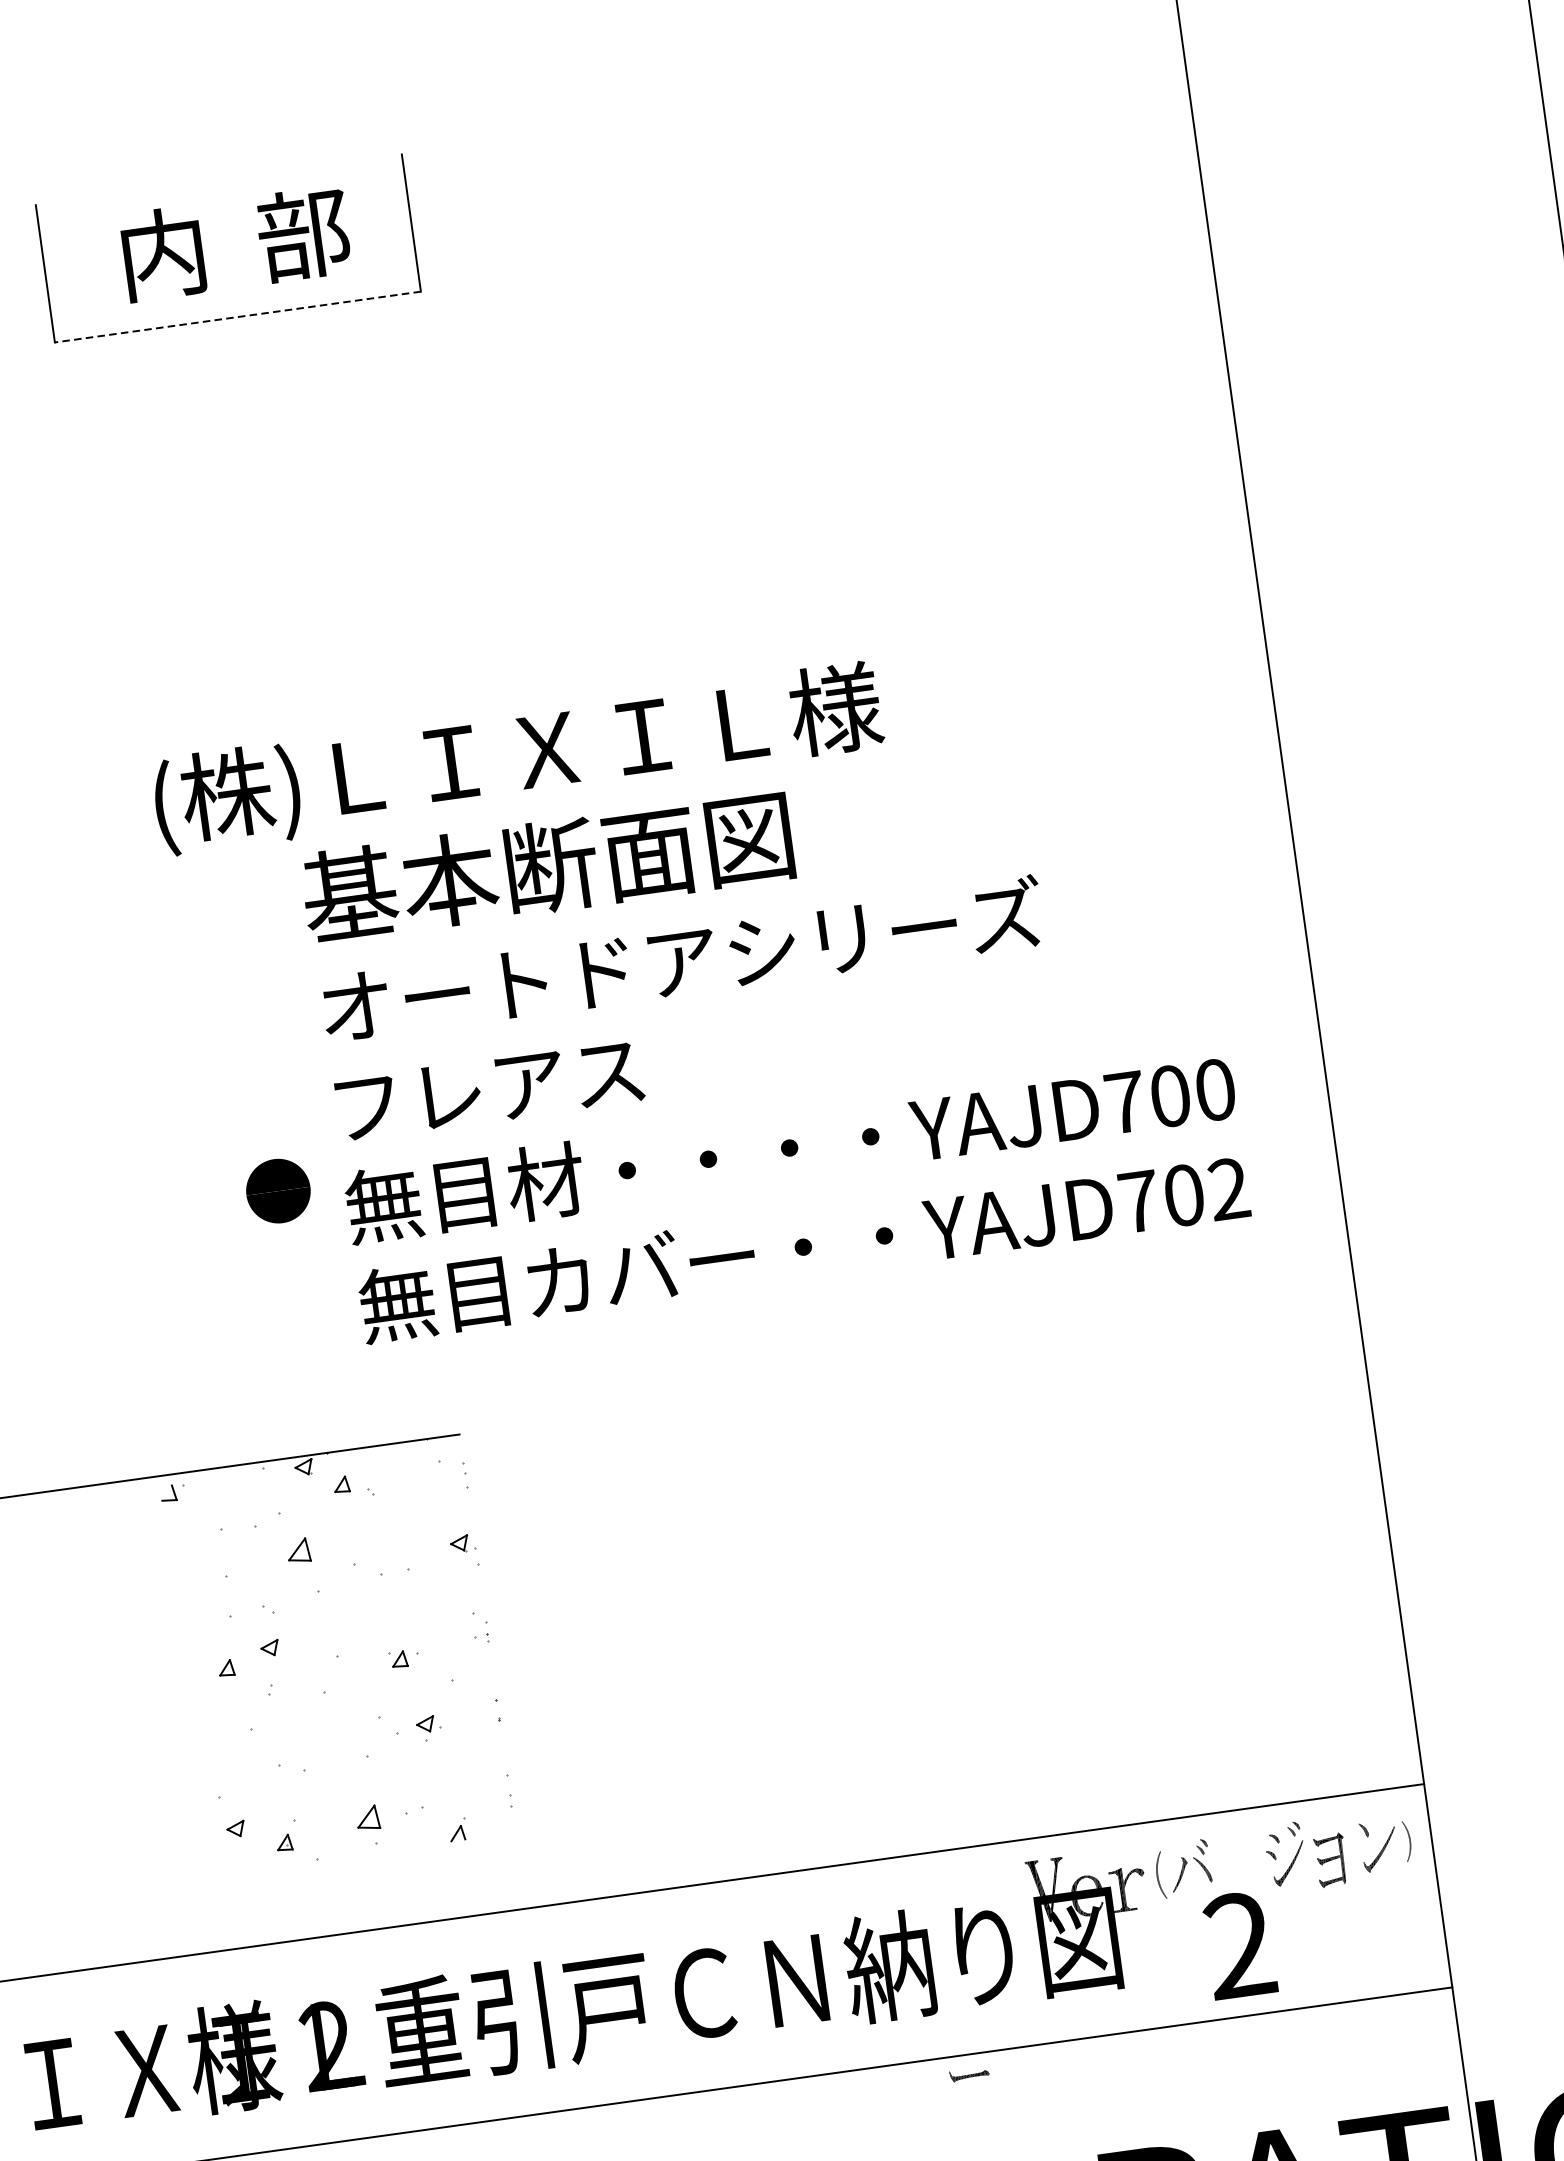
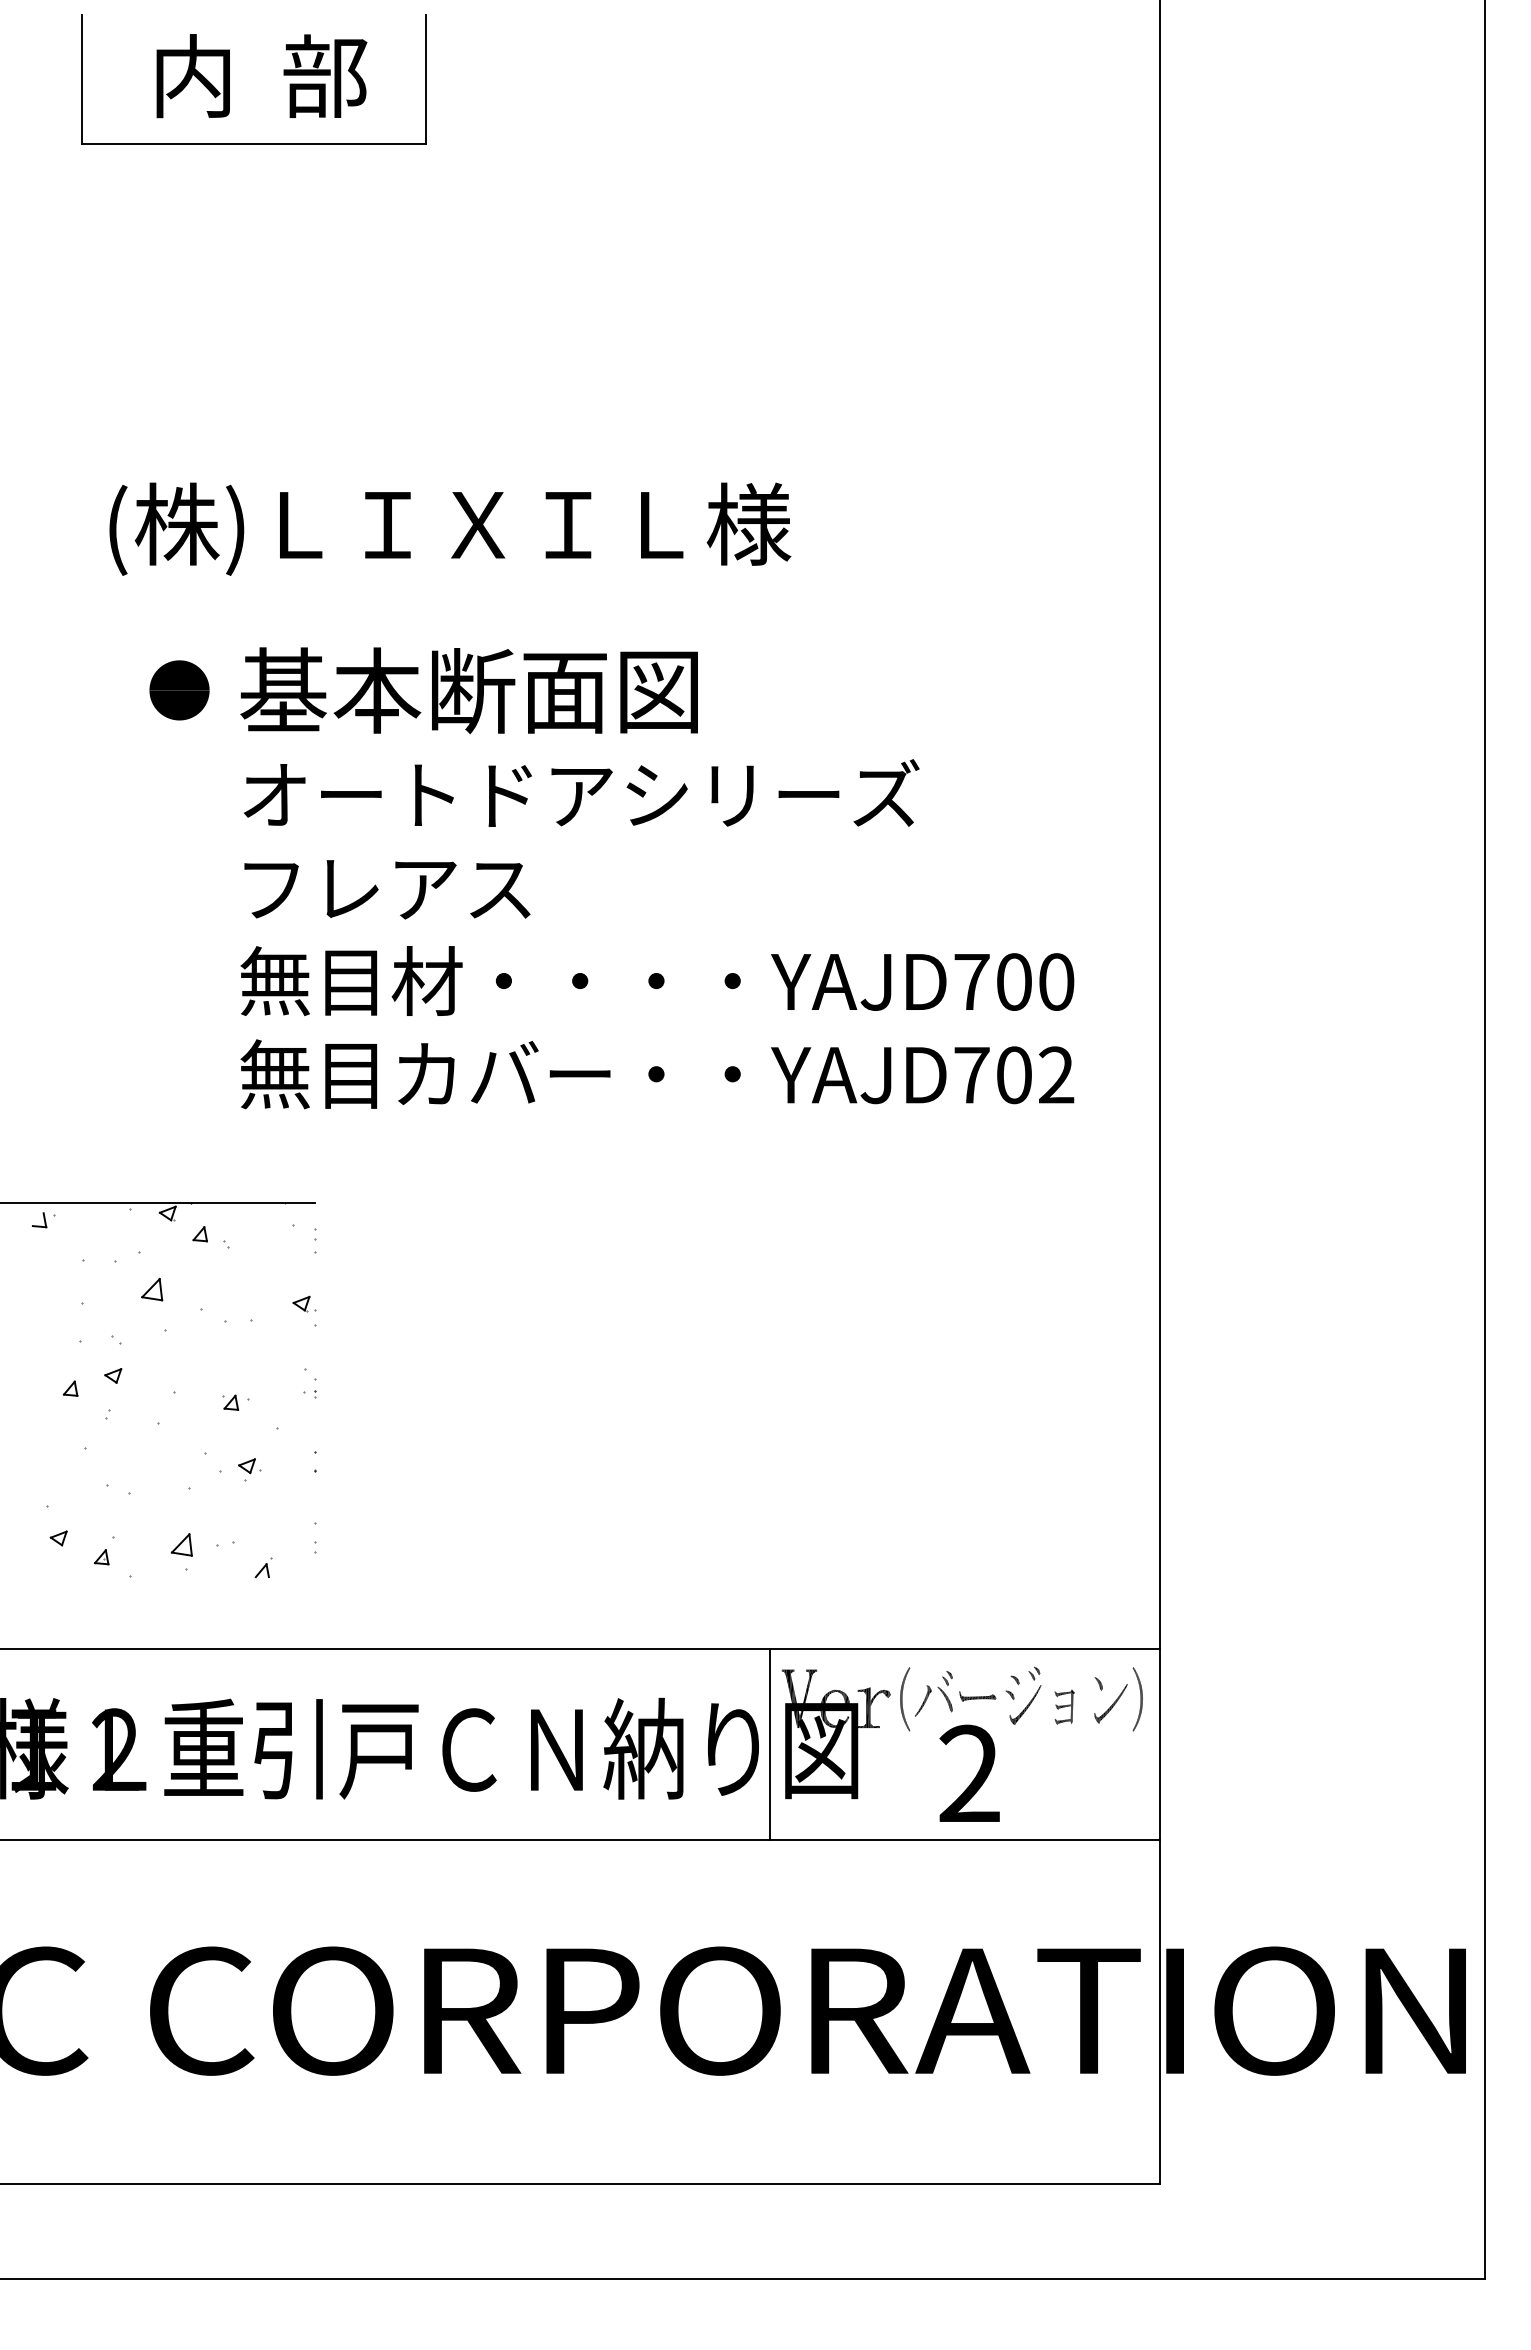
line: (237, 317) -> (253, 144), dashed -> solid
text: (518, 757) -> (450, 528), moved
part: (278, 1191) -> (179, 690), moved
part: (1407, 1841) -> (1137, 1699), size x1.67
part: (1330, 1859) -> (1064, 1706), size x0.71
part: (1160, 1875) -> (905, 1699), size x1.43
line: (1023, 1942) -> (770, 1743), added
part: (969, 2074) -> (977, 1696), moved

